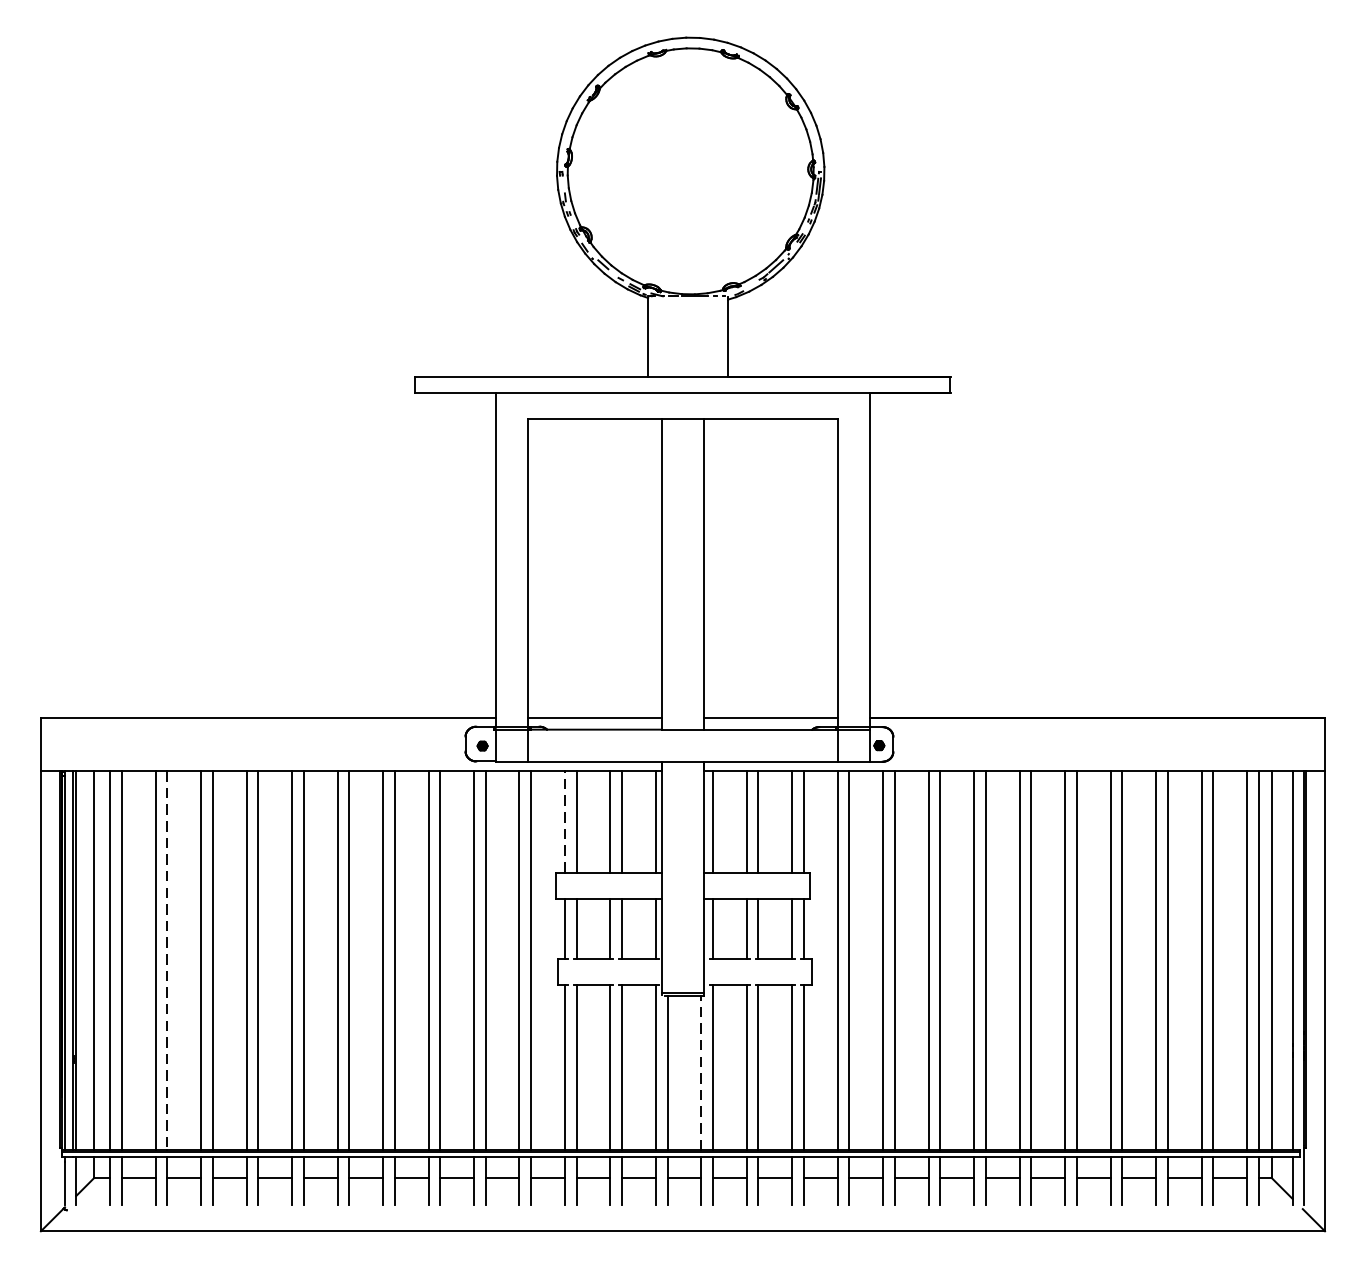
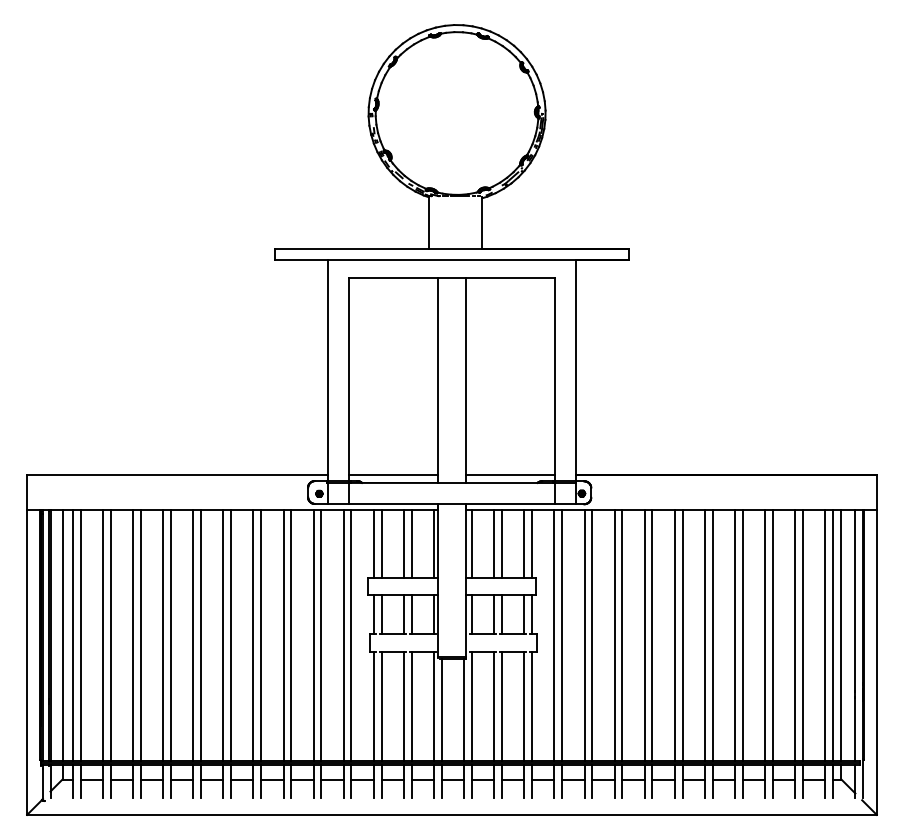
line: (564, 821) -> (373, 543), dashed -> solid
line: (166, 961) -> (110, 636), dashed -> solid
line: (701, 1071) -> (464, 709), dashed -> solid

